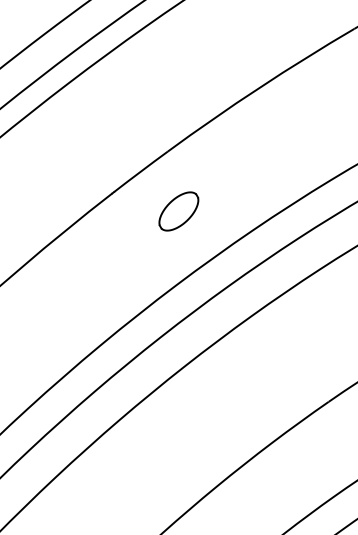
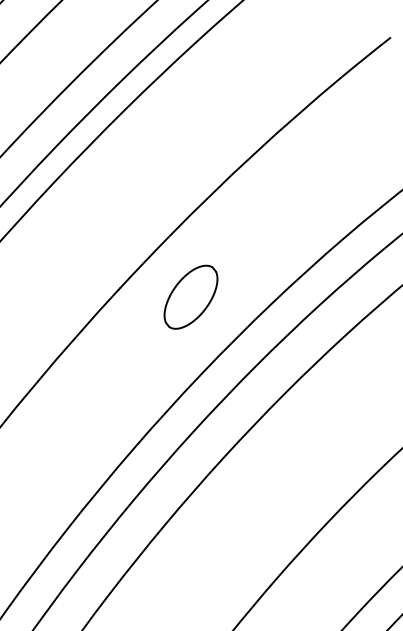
part: (178, 210) -> (190, 296), size x1.43

